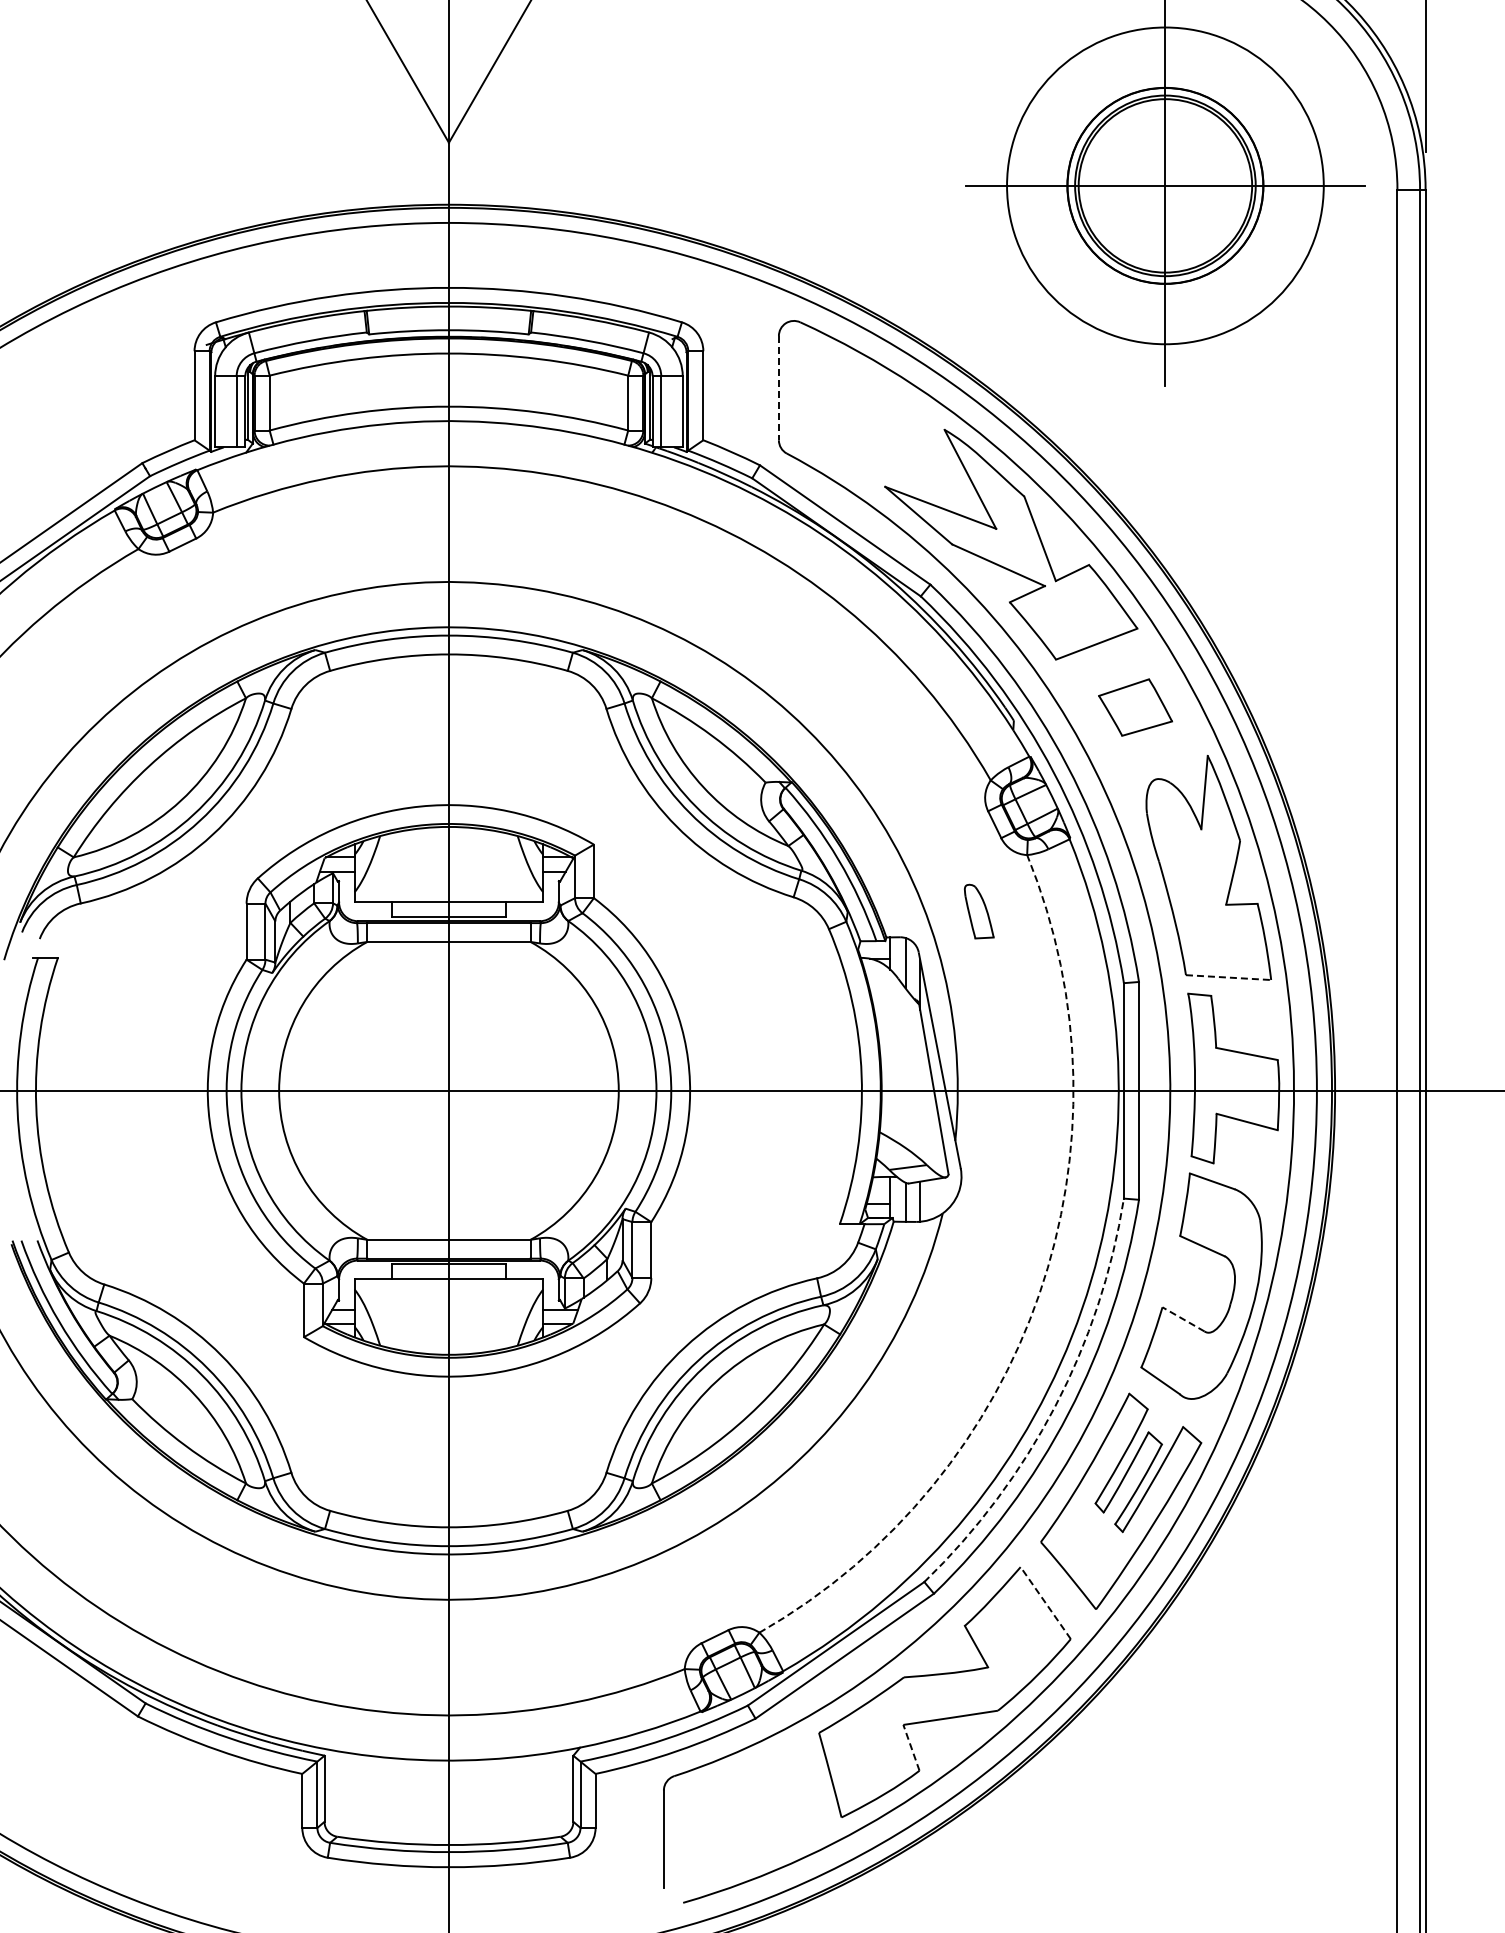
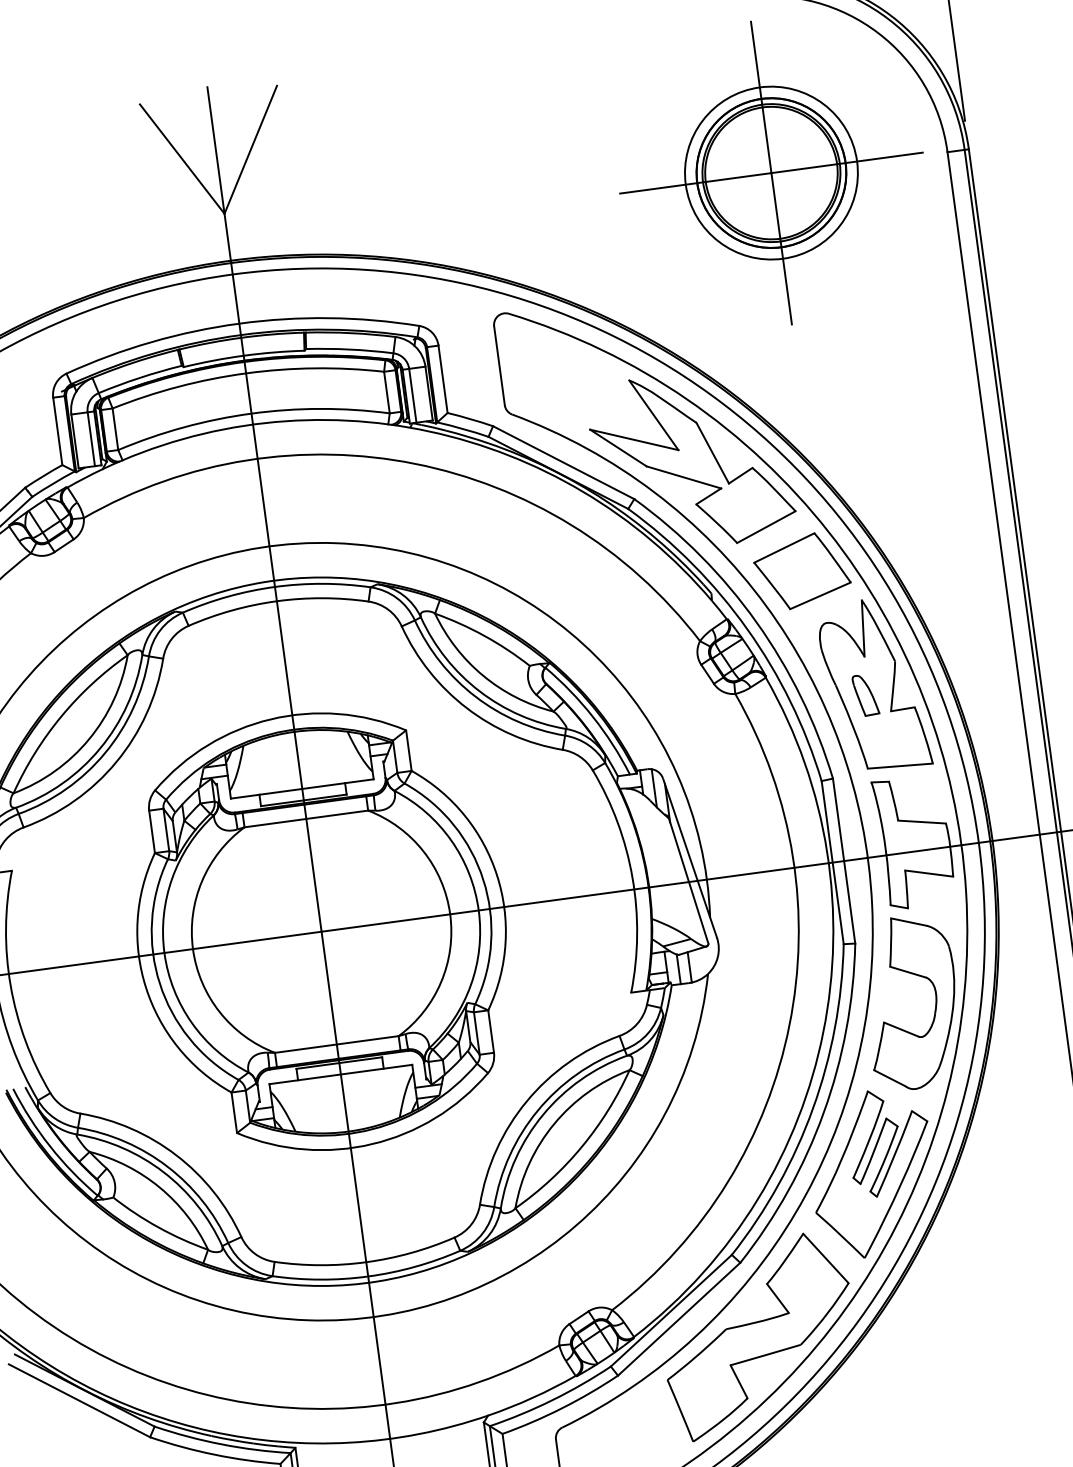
circle: (1165, 185) -> (771, 172), size x0.71
line: (778, 388) -> (499, 366), dashed -> solid
part: (1135, 707) -> (802, 571), size x1.67
part: (978, 911) -> (865, 695), moved
line: (1228, 977) -> (900, 766), dashed -> solid
arc: (1039, 1294) -> (789, 1025), dashed -> solid
line: (1183, 1319) -> (901, 1029), dashed -> solid
arc: (1055, 1406) -> (813, 1108), dashed -> solid
line: (1045, 1603) -> (825, 1258), dashed -> solid
line: (911, 1747) -> (739, 1381), dashed -> solid

